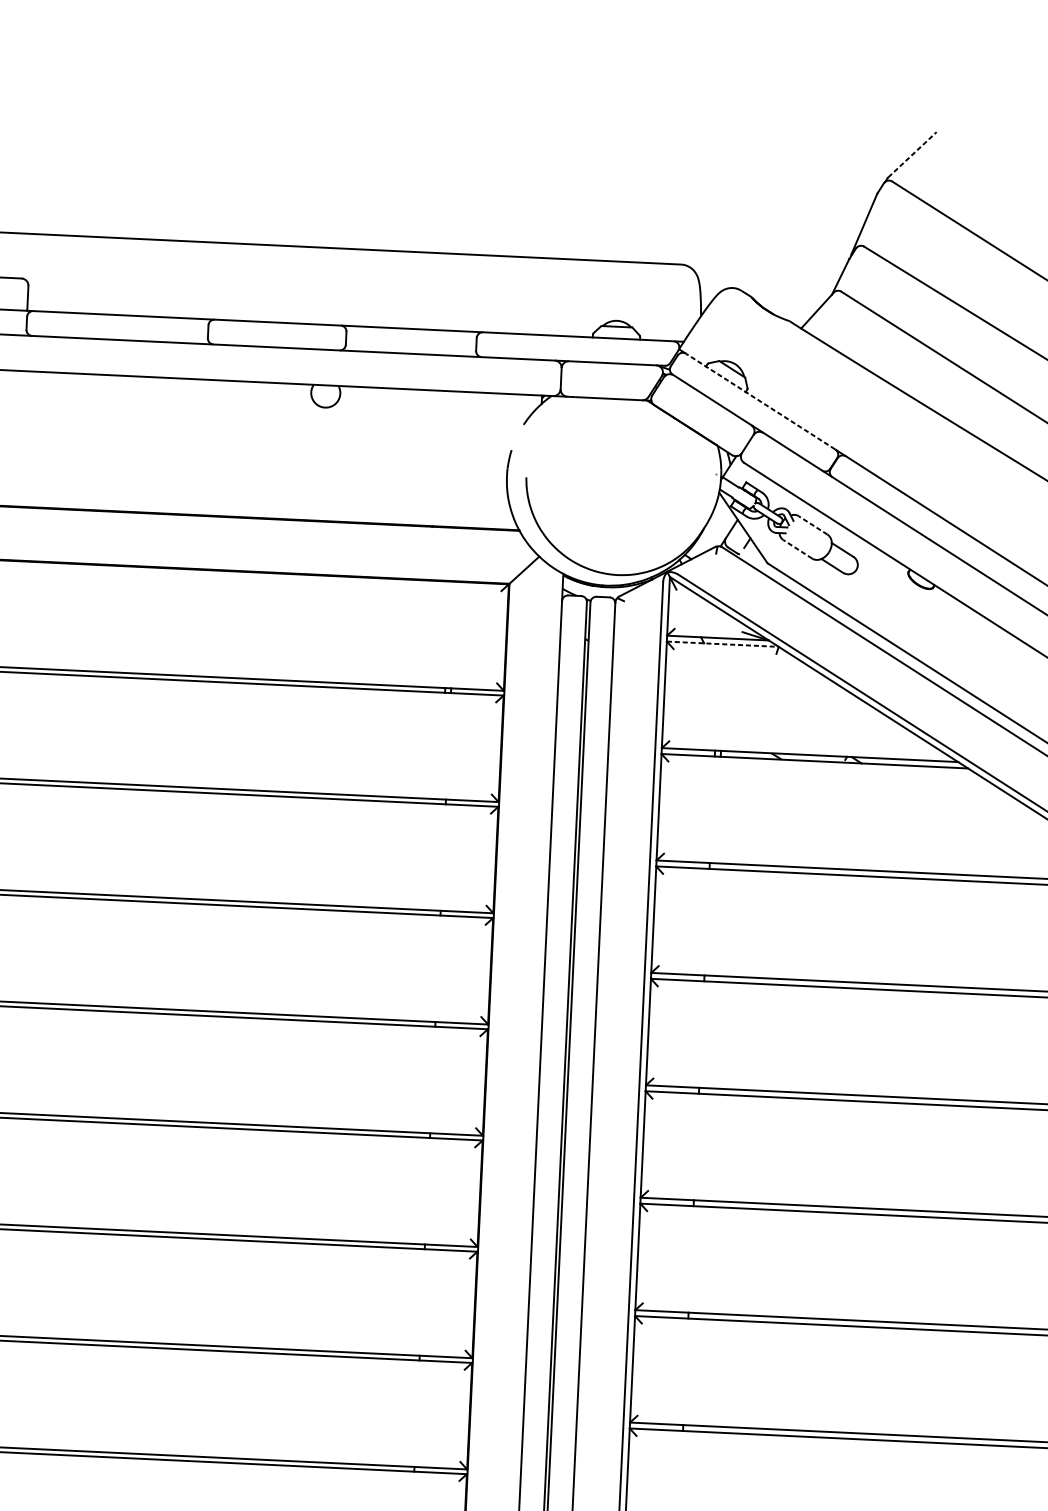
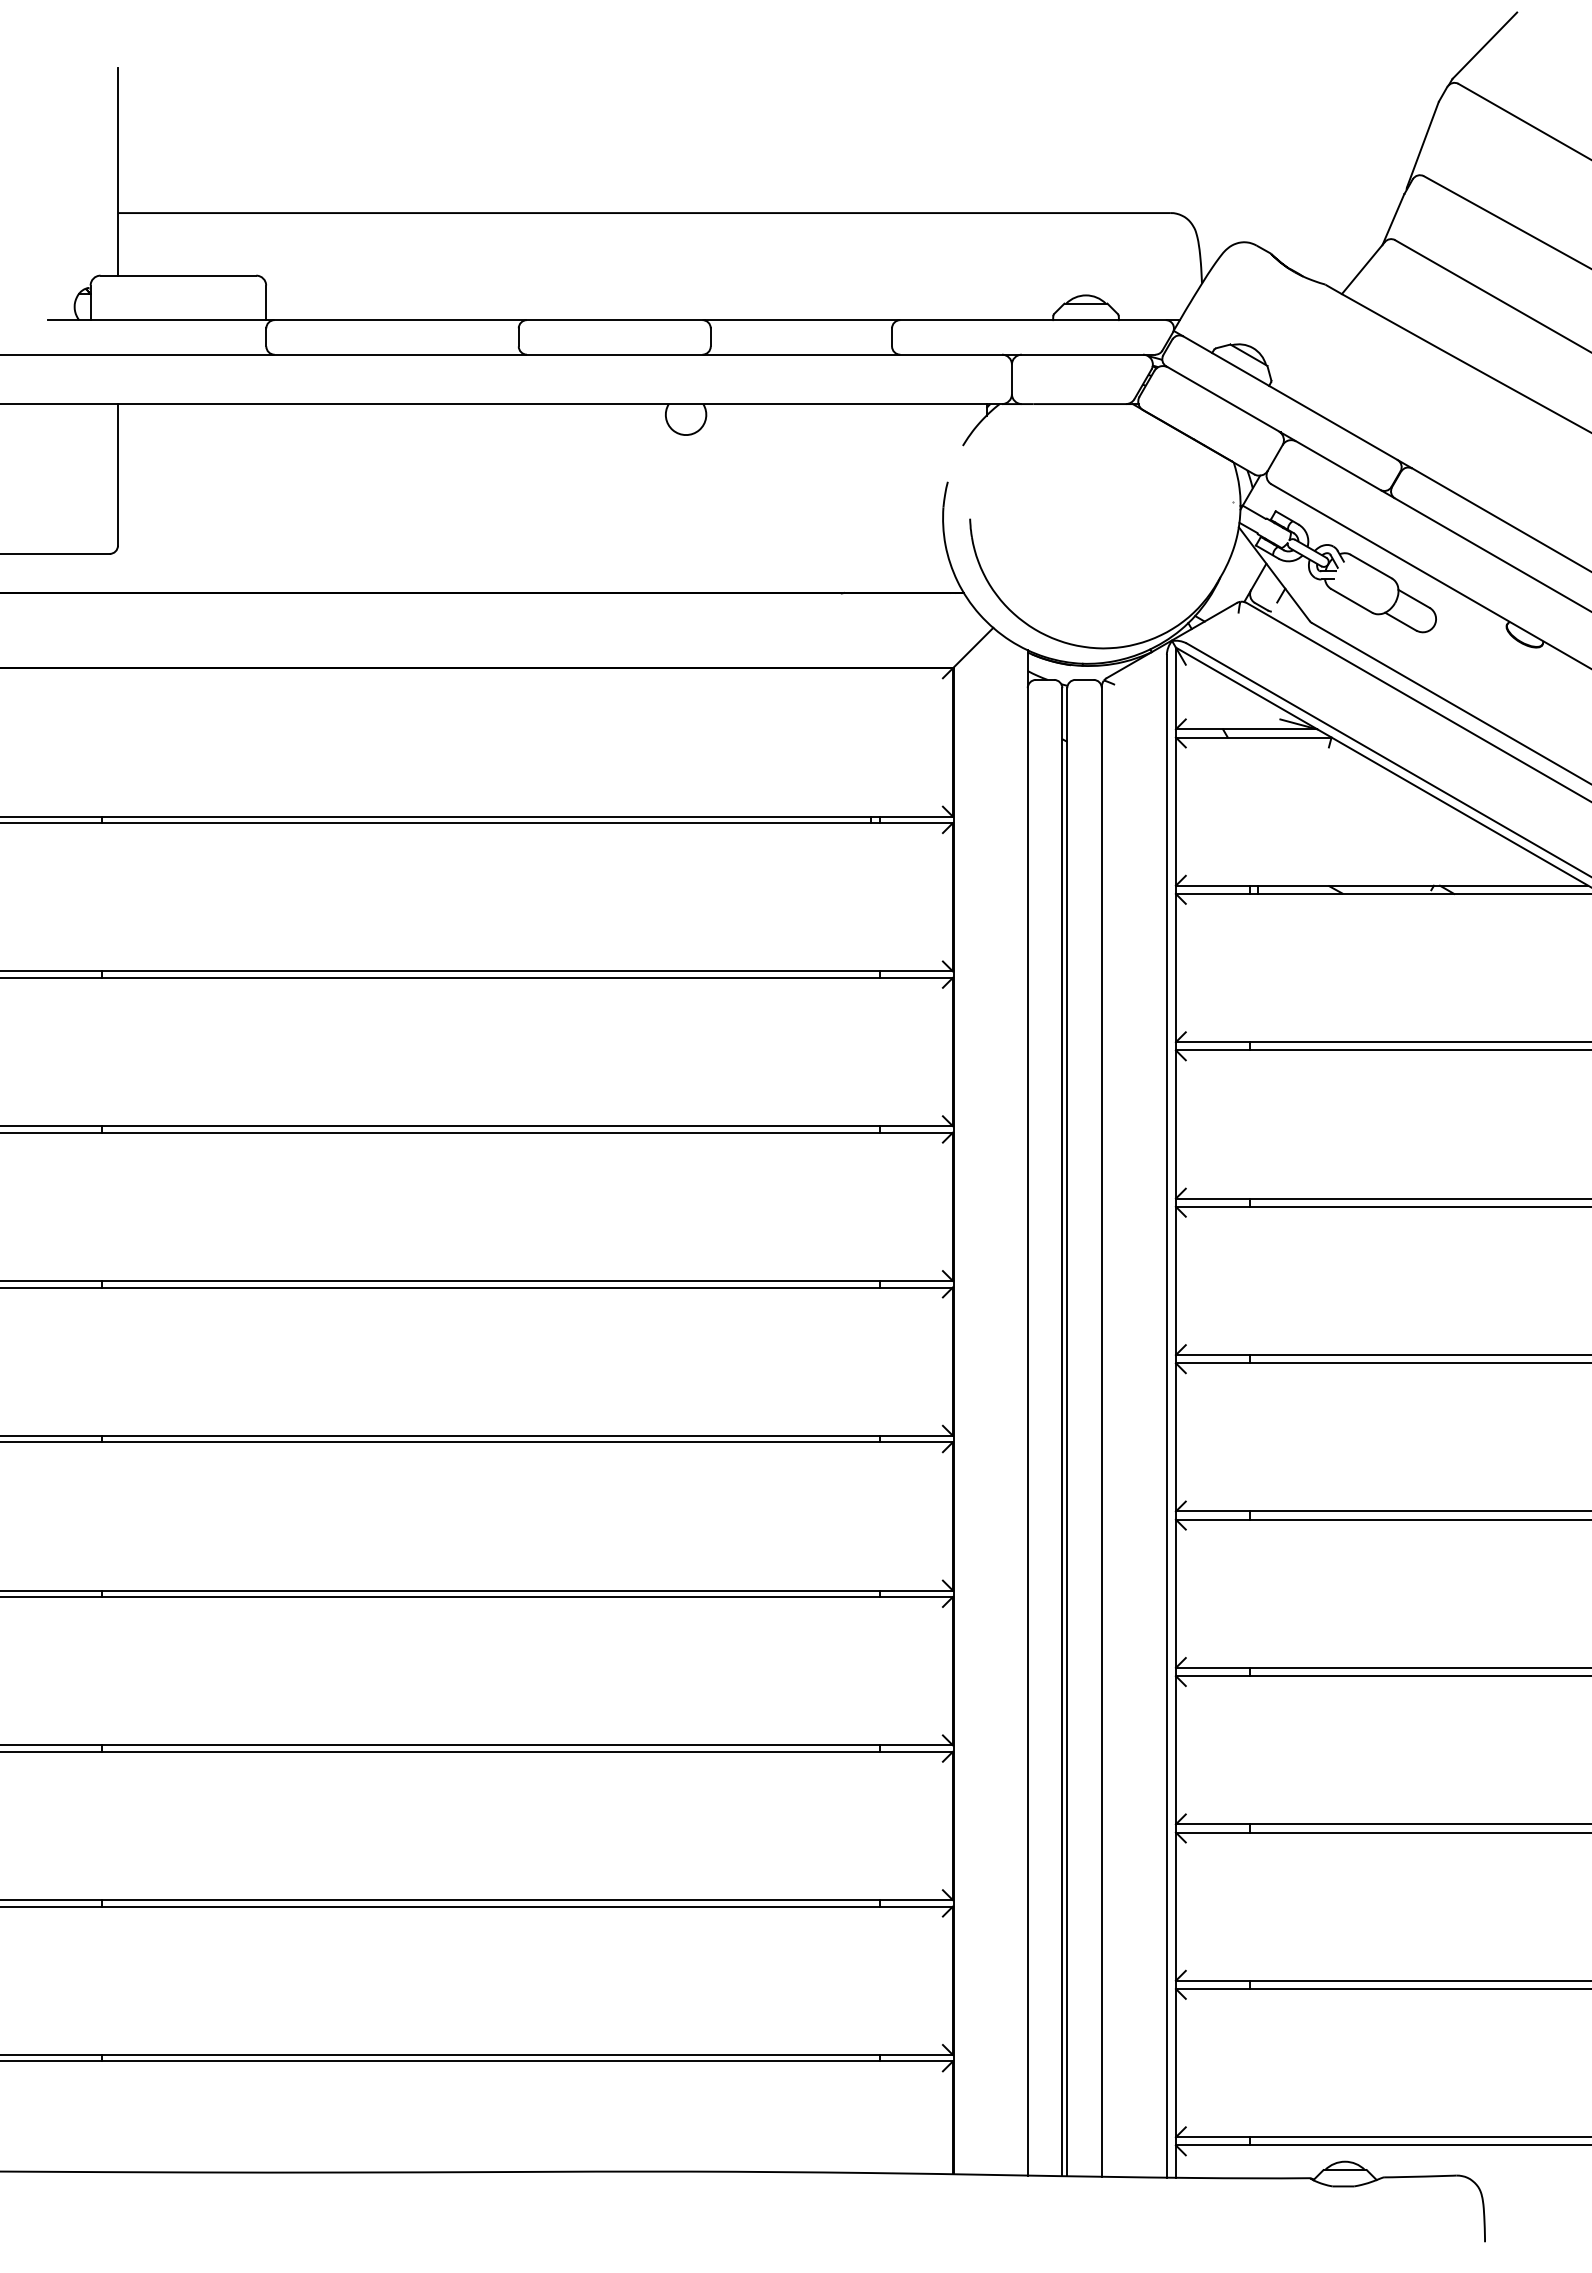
line: (912, 154) -> (1485, 45), dashed -> solid
line: (760, 401) -> (1289, 397), dashed -> solid
line: (813, 525) -> (1371, 566), dashed -> solid
line: (797, 549) -> (1351, 600), dashed -> solid
line: (722, 644) -> (1253, 737), dashed -> solid

